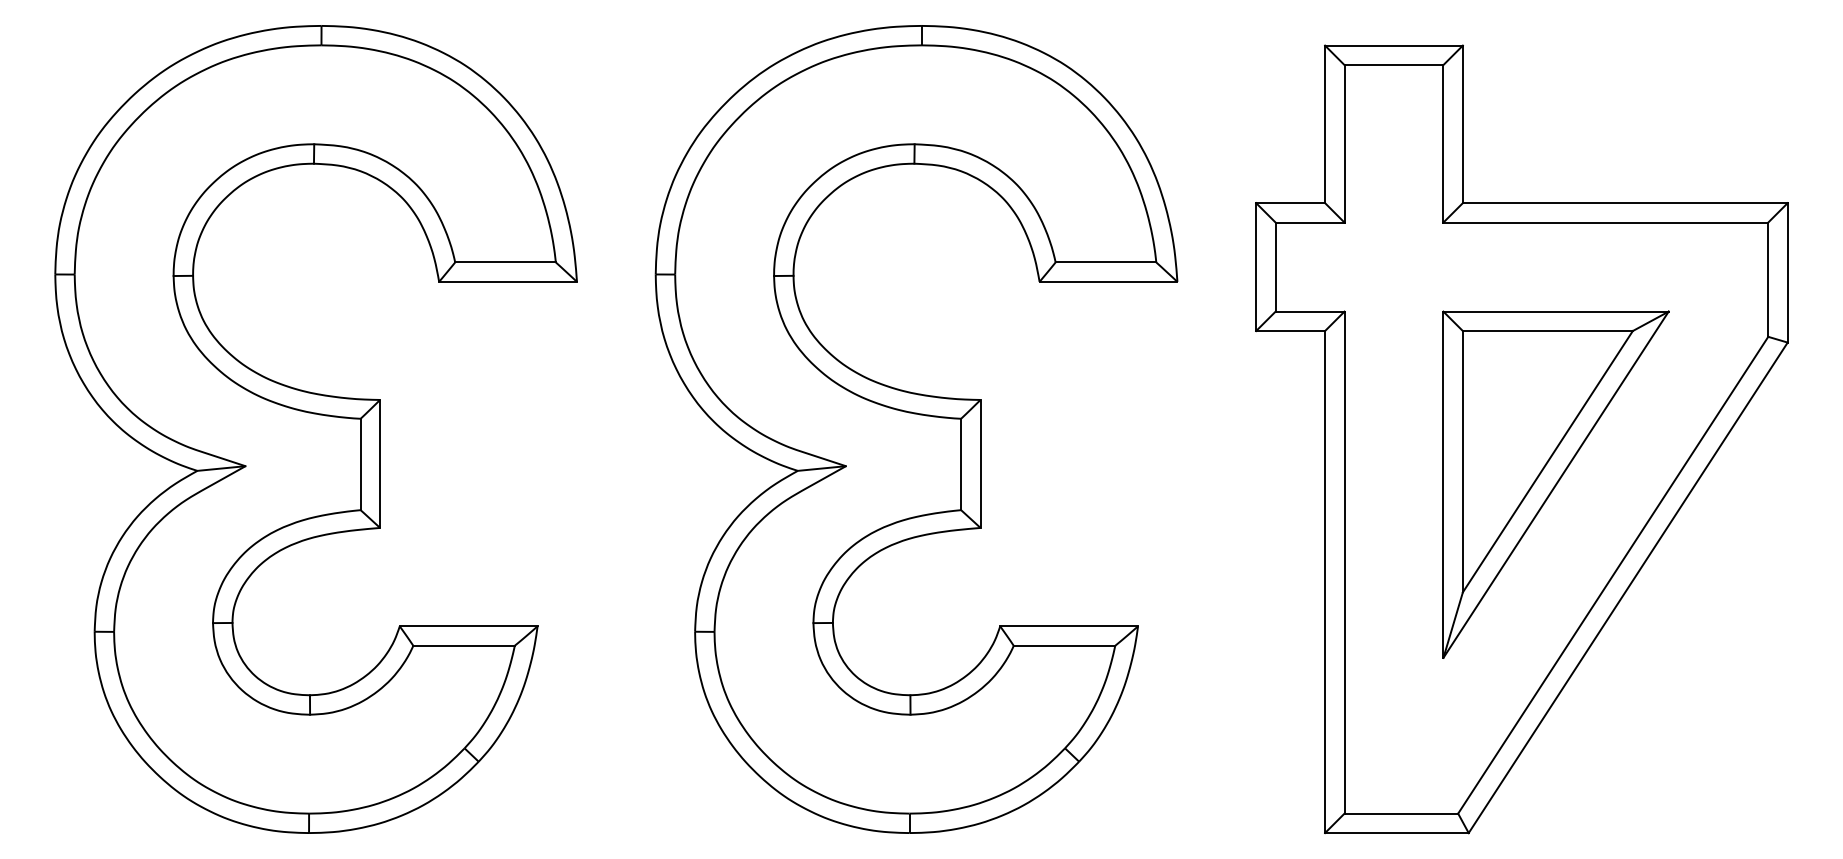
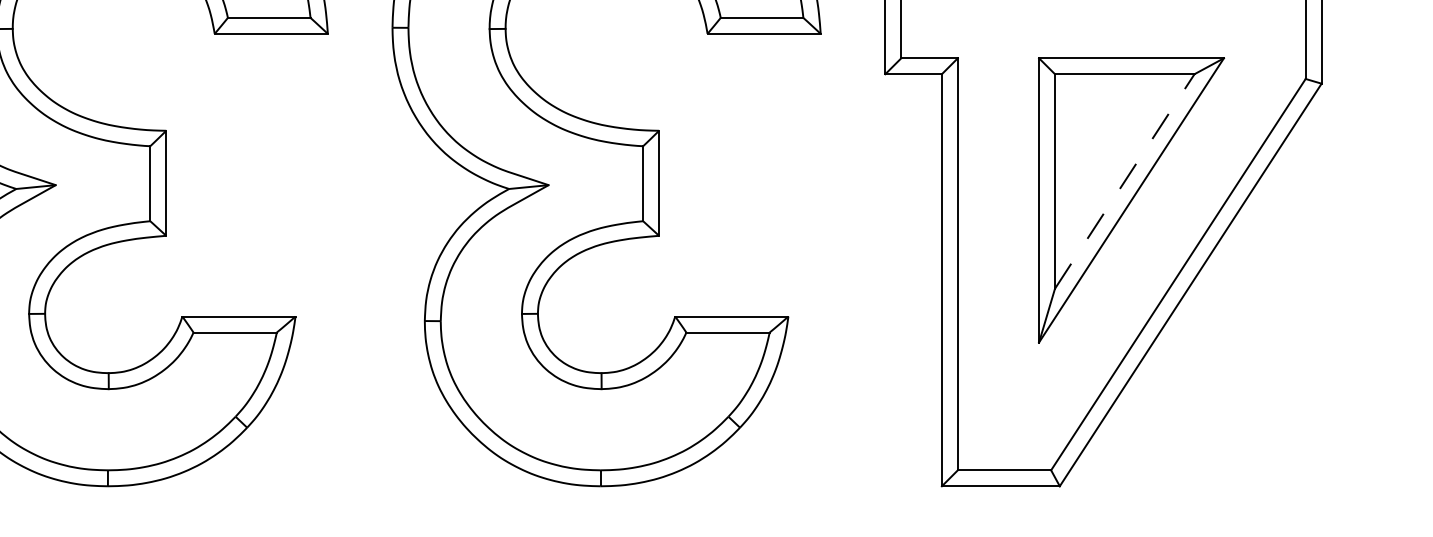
line: (1547, 461) -> (1124, 181), solid -> dashed

